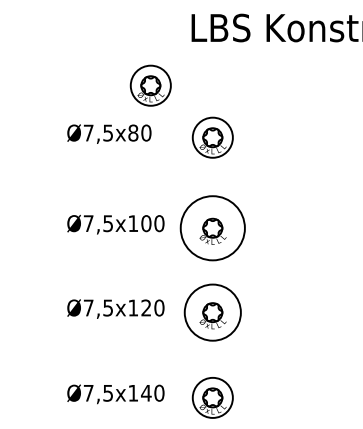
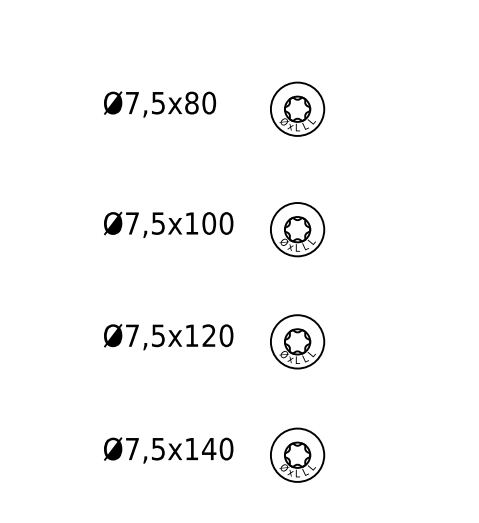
part: (150, 85) -> (214, 39), removed
circle: (212, 228) -> (297, 229), size x0.62
circle: (212, 312) -> (297, 341), size x0.71

